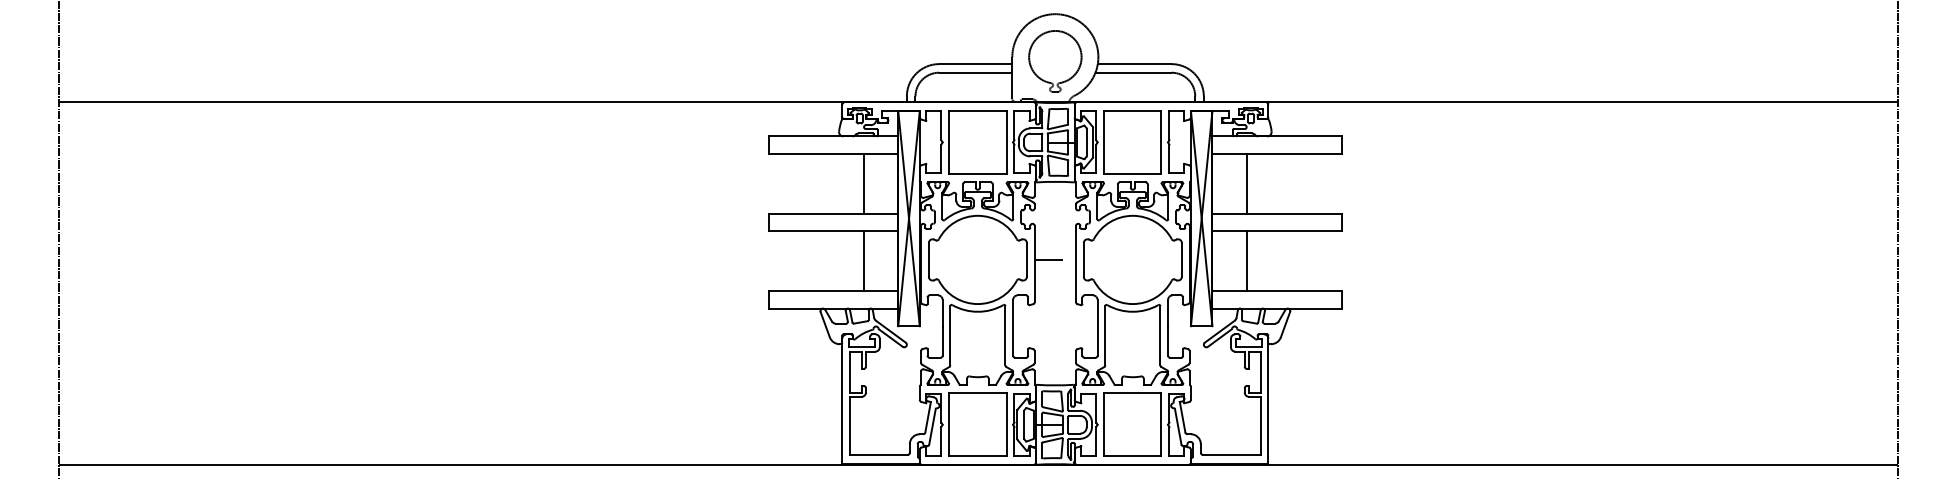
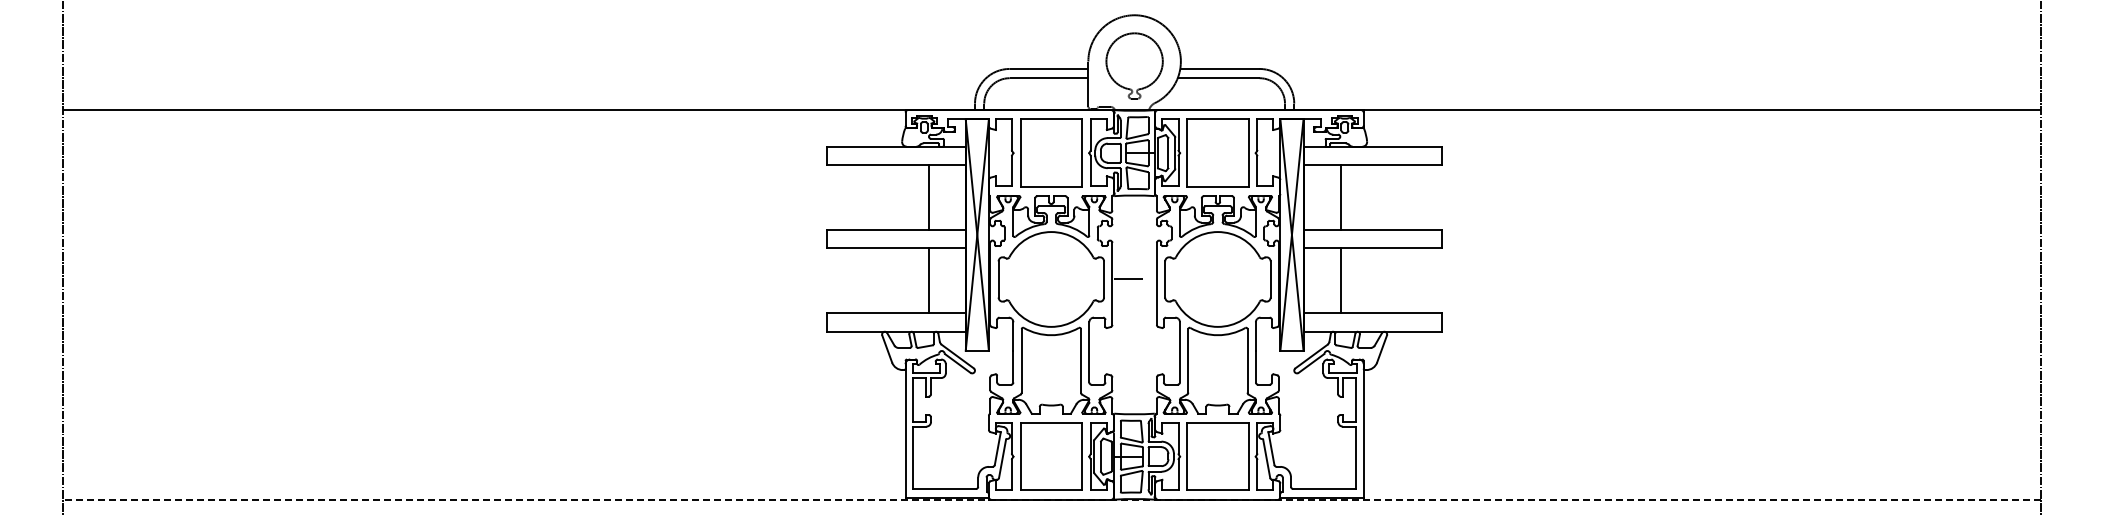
line: (978, 464) -> (1051, 499), solid -> dashed

